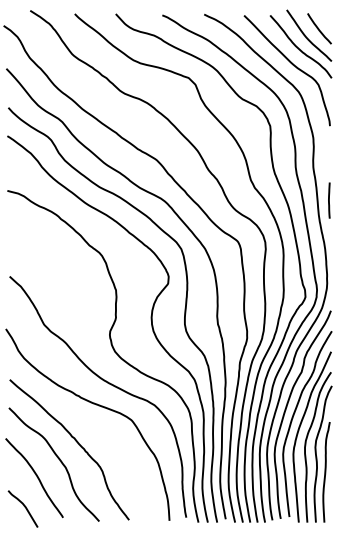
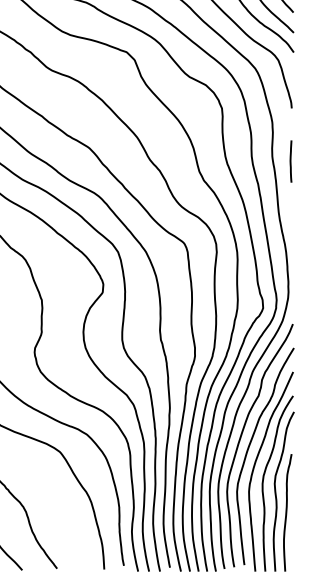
line: (329, 200) -> (291, 161), moved

